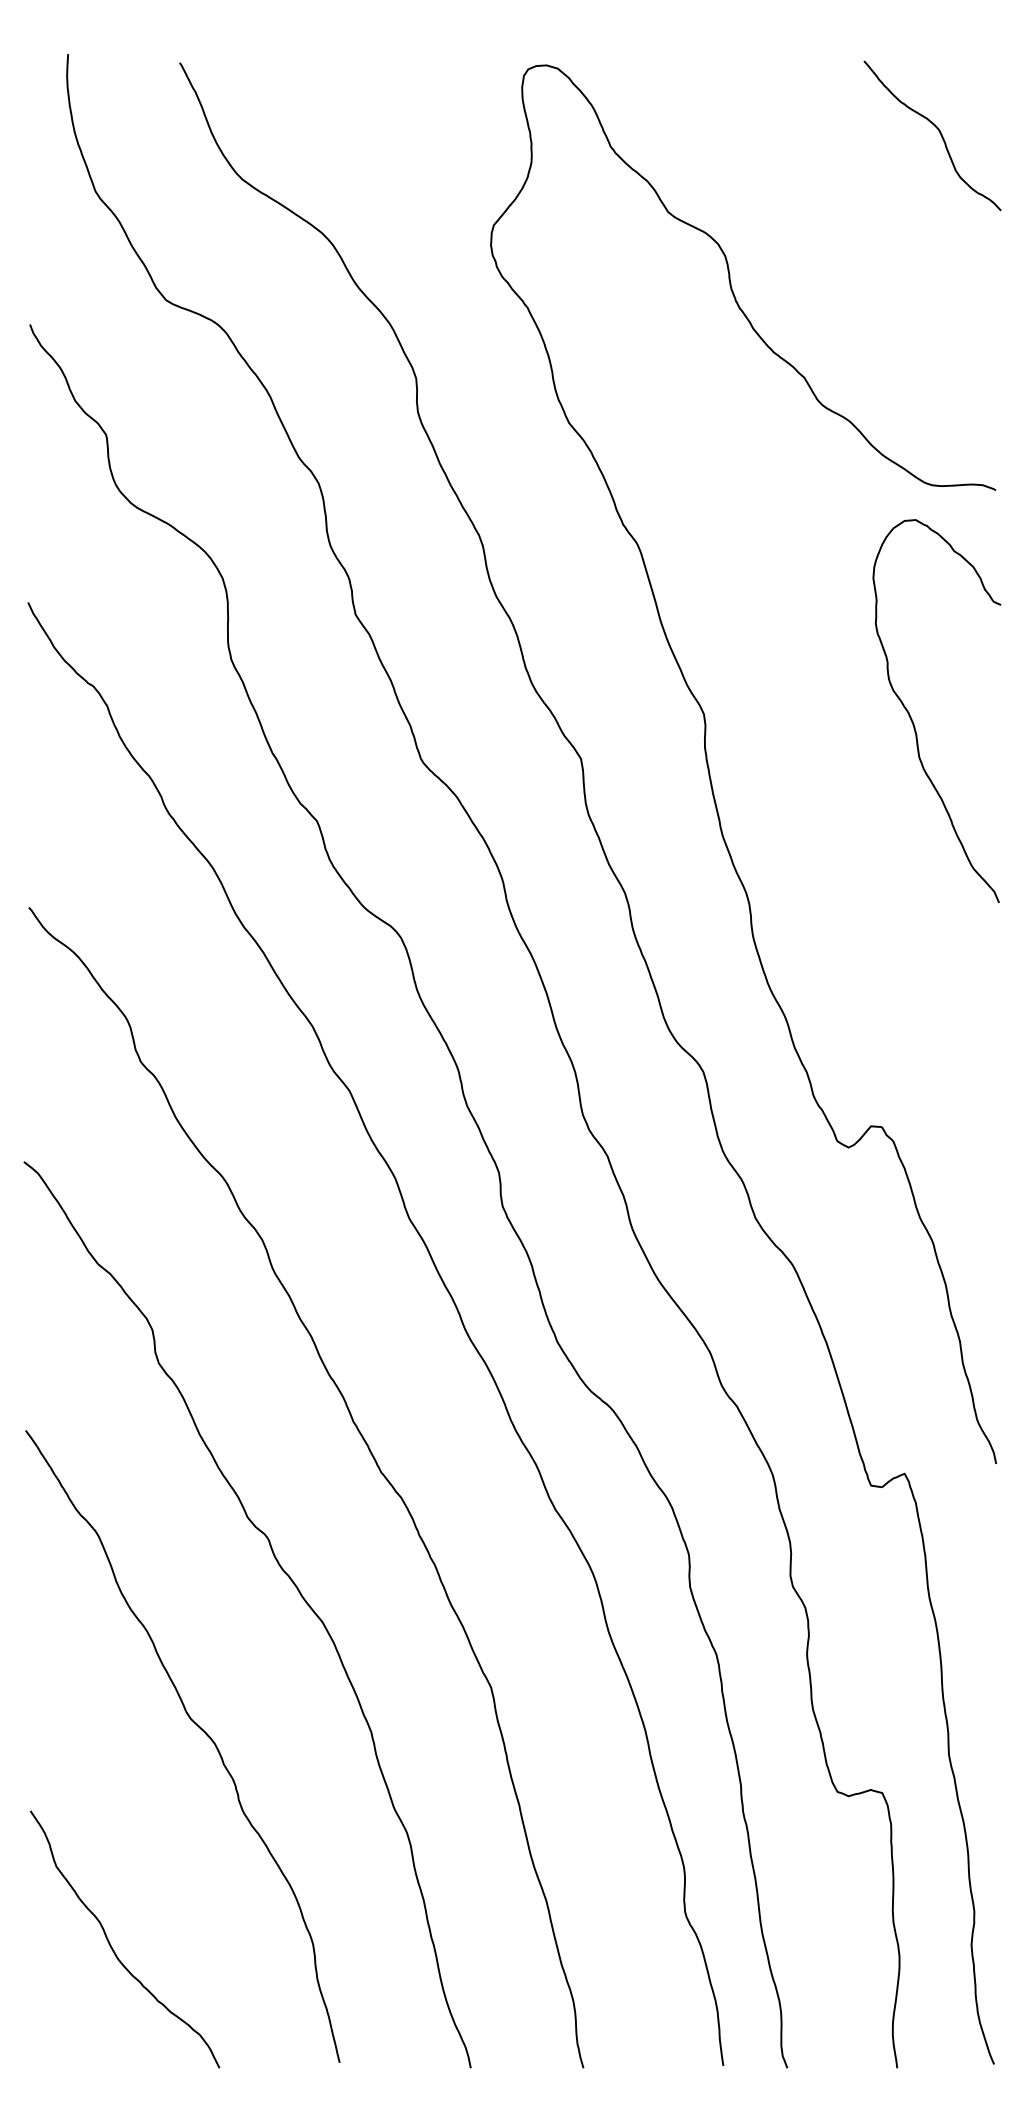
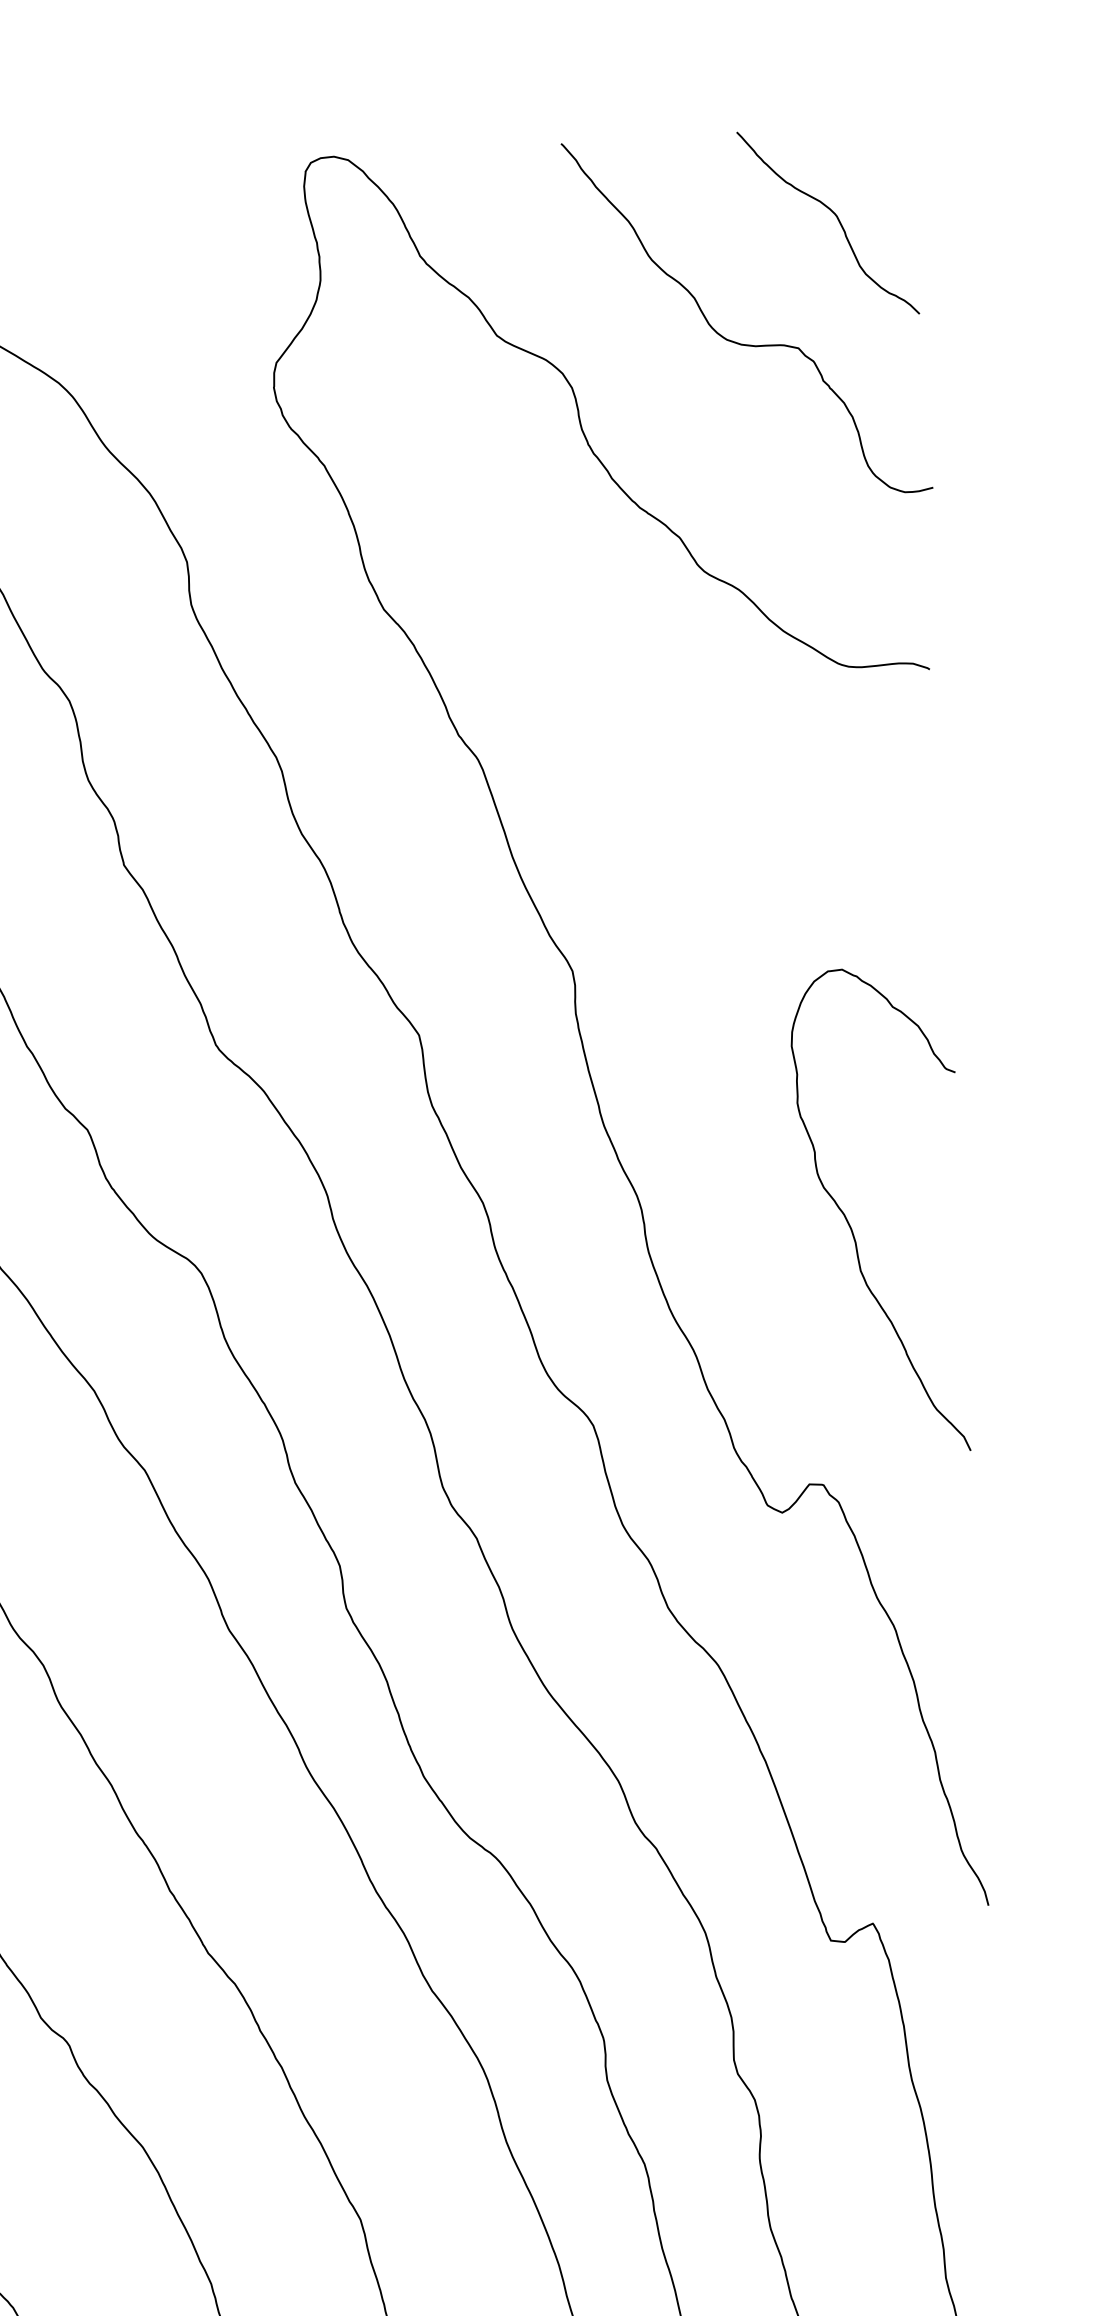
curve: (863, 227) -> (745, 343), added
curve: (914, 723) -> (852, 1228), moved

